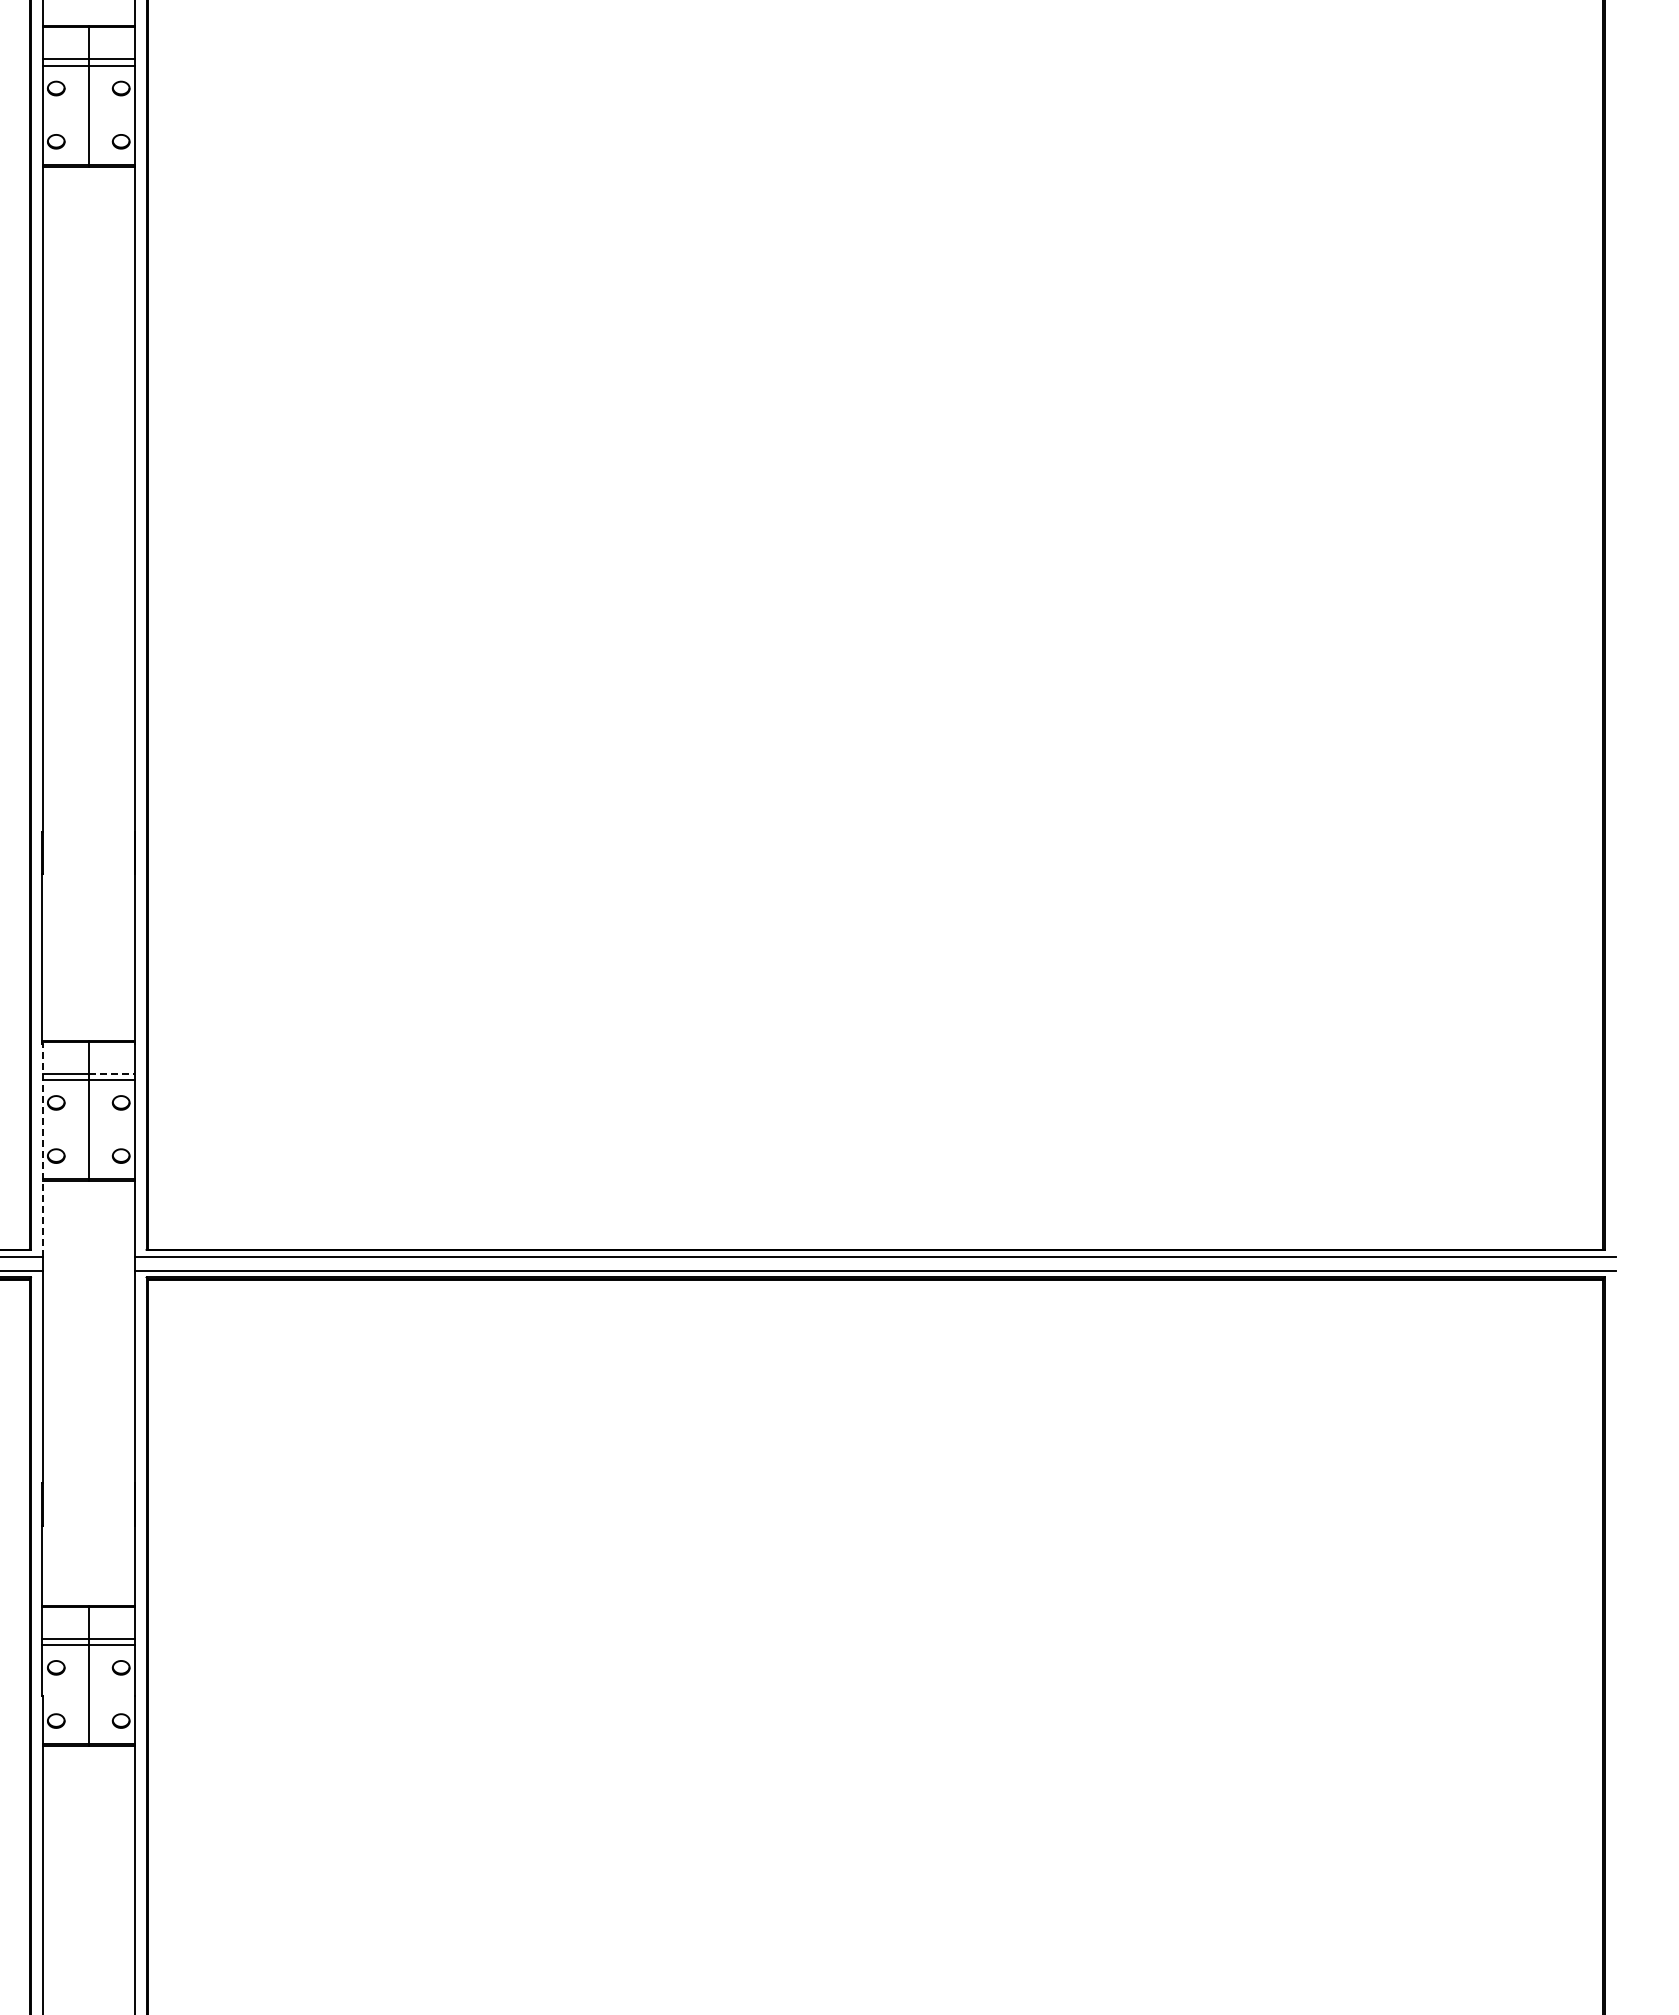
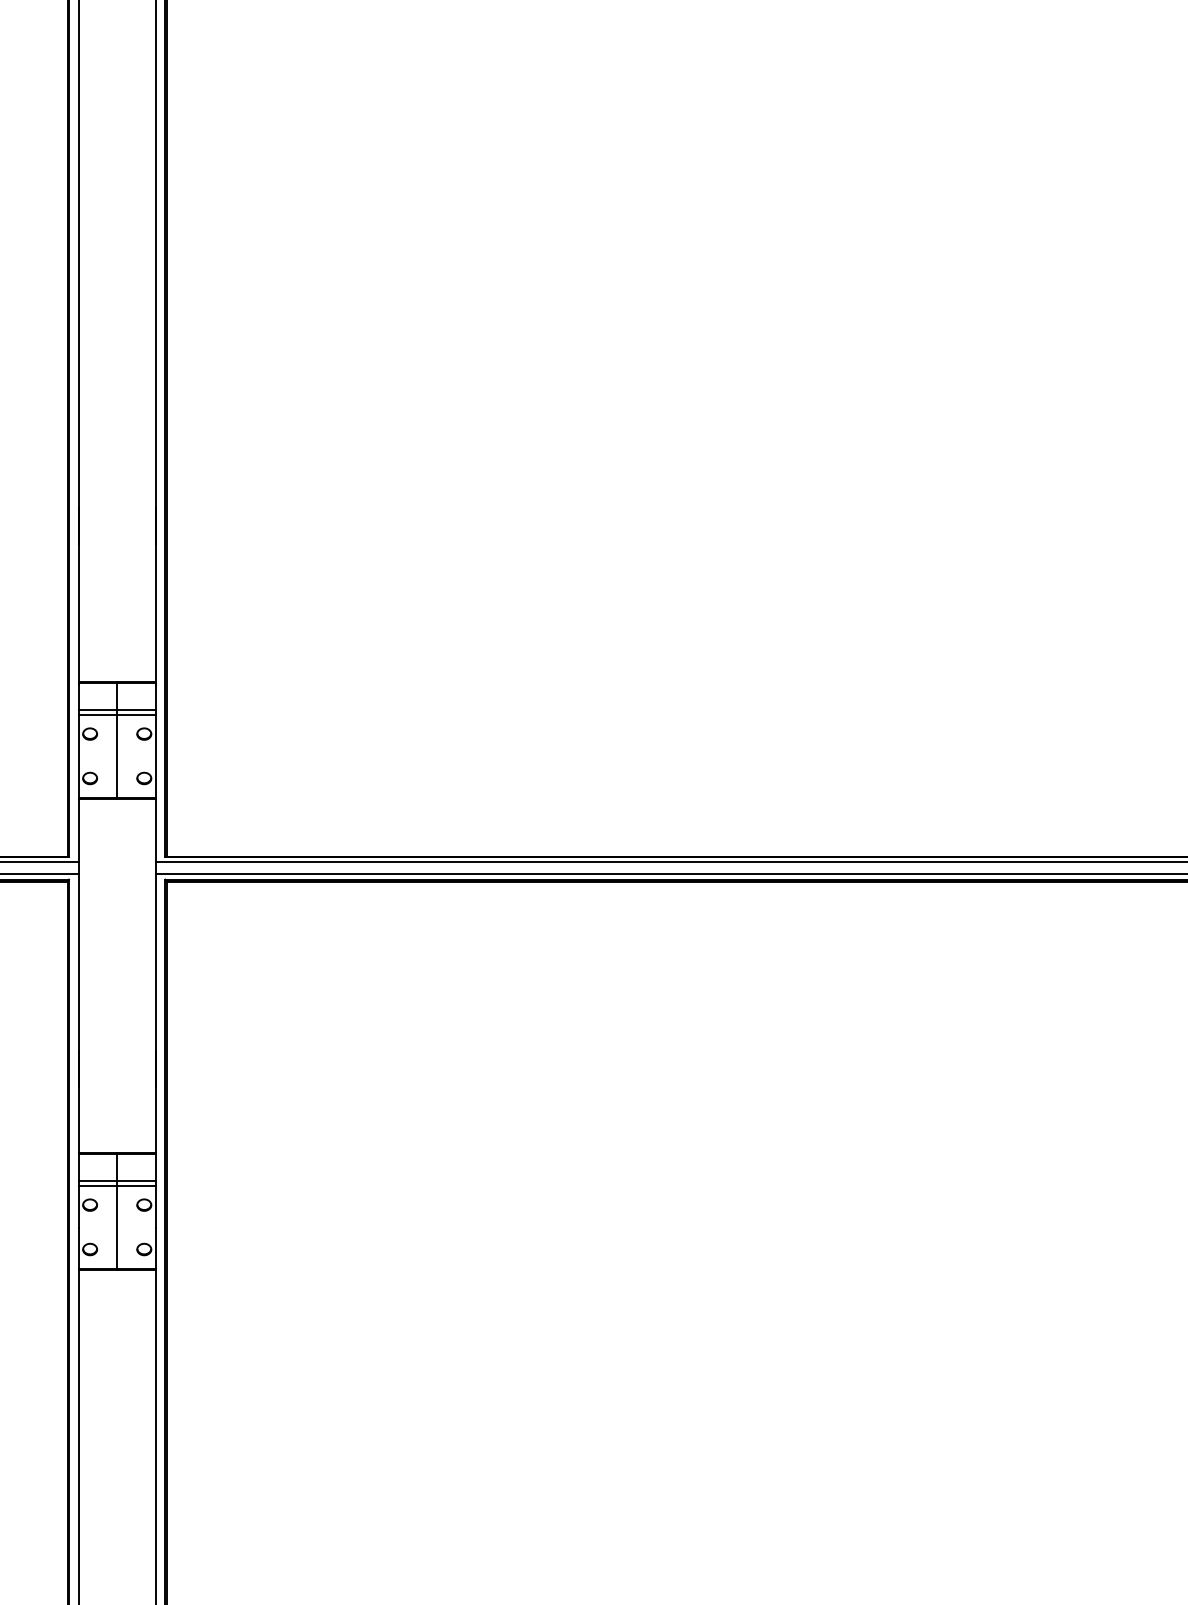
line: (112, 1073) -> (137, 709), dashed -> solid
line: (42, 1149) -> (78, 772), dashed -> solid

